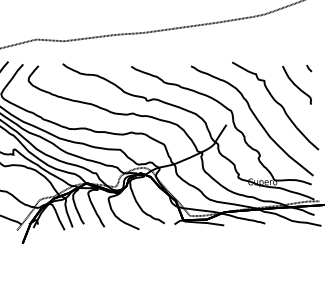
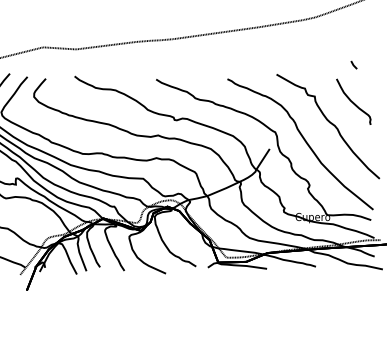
line: (309, 68) -> (354, 65), moved

